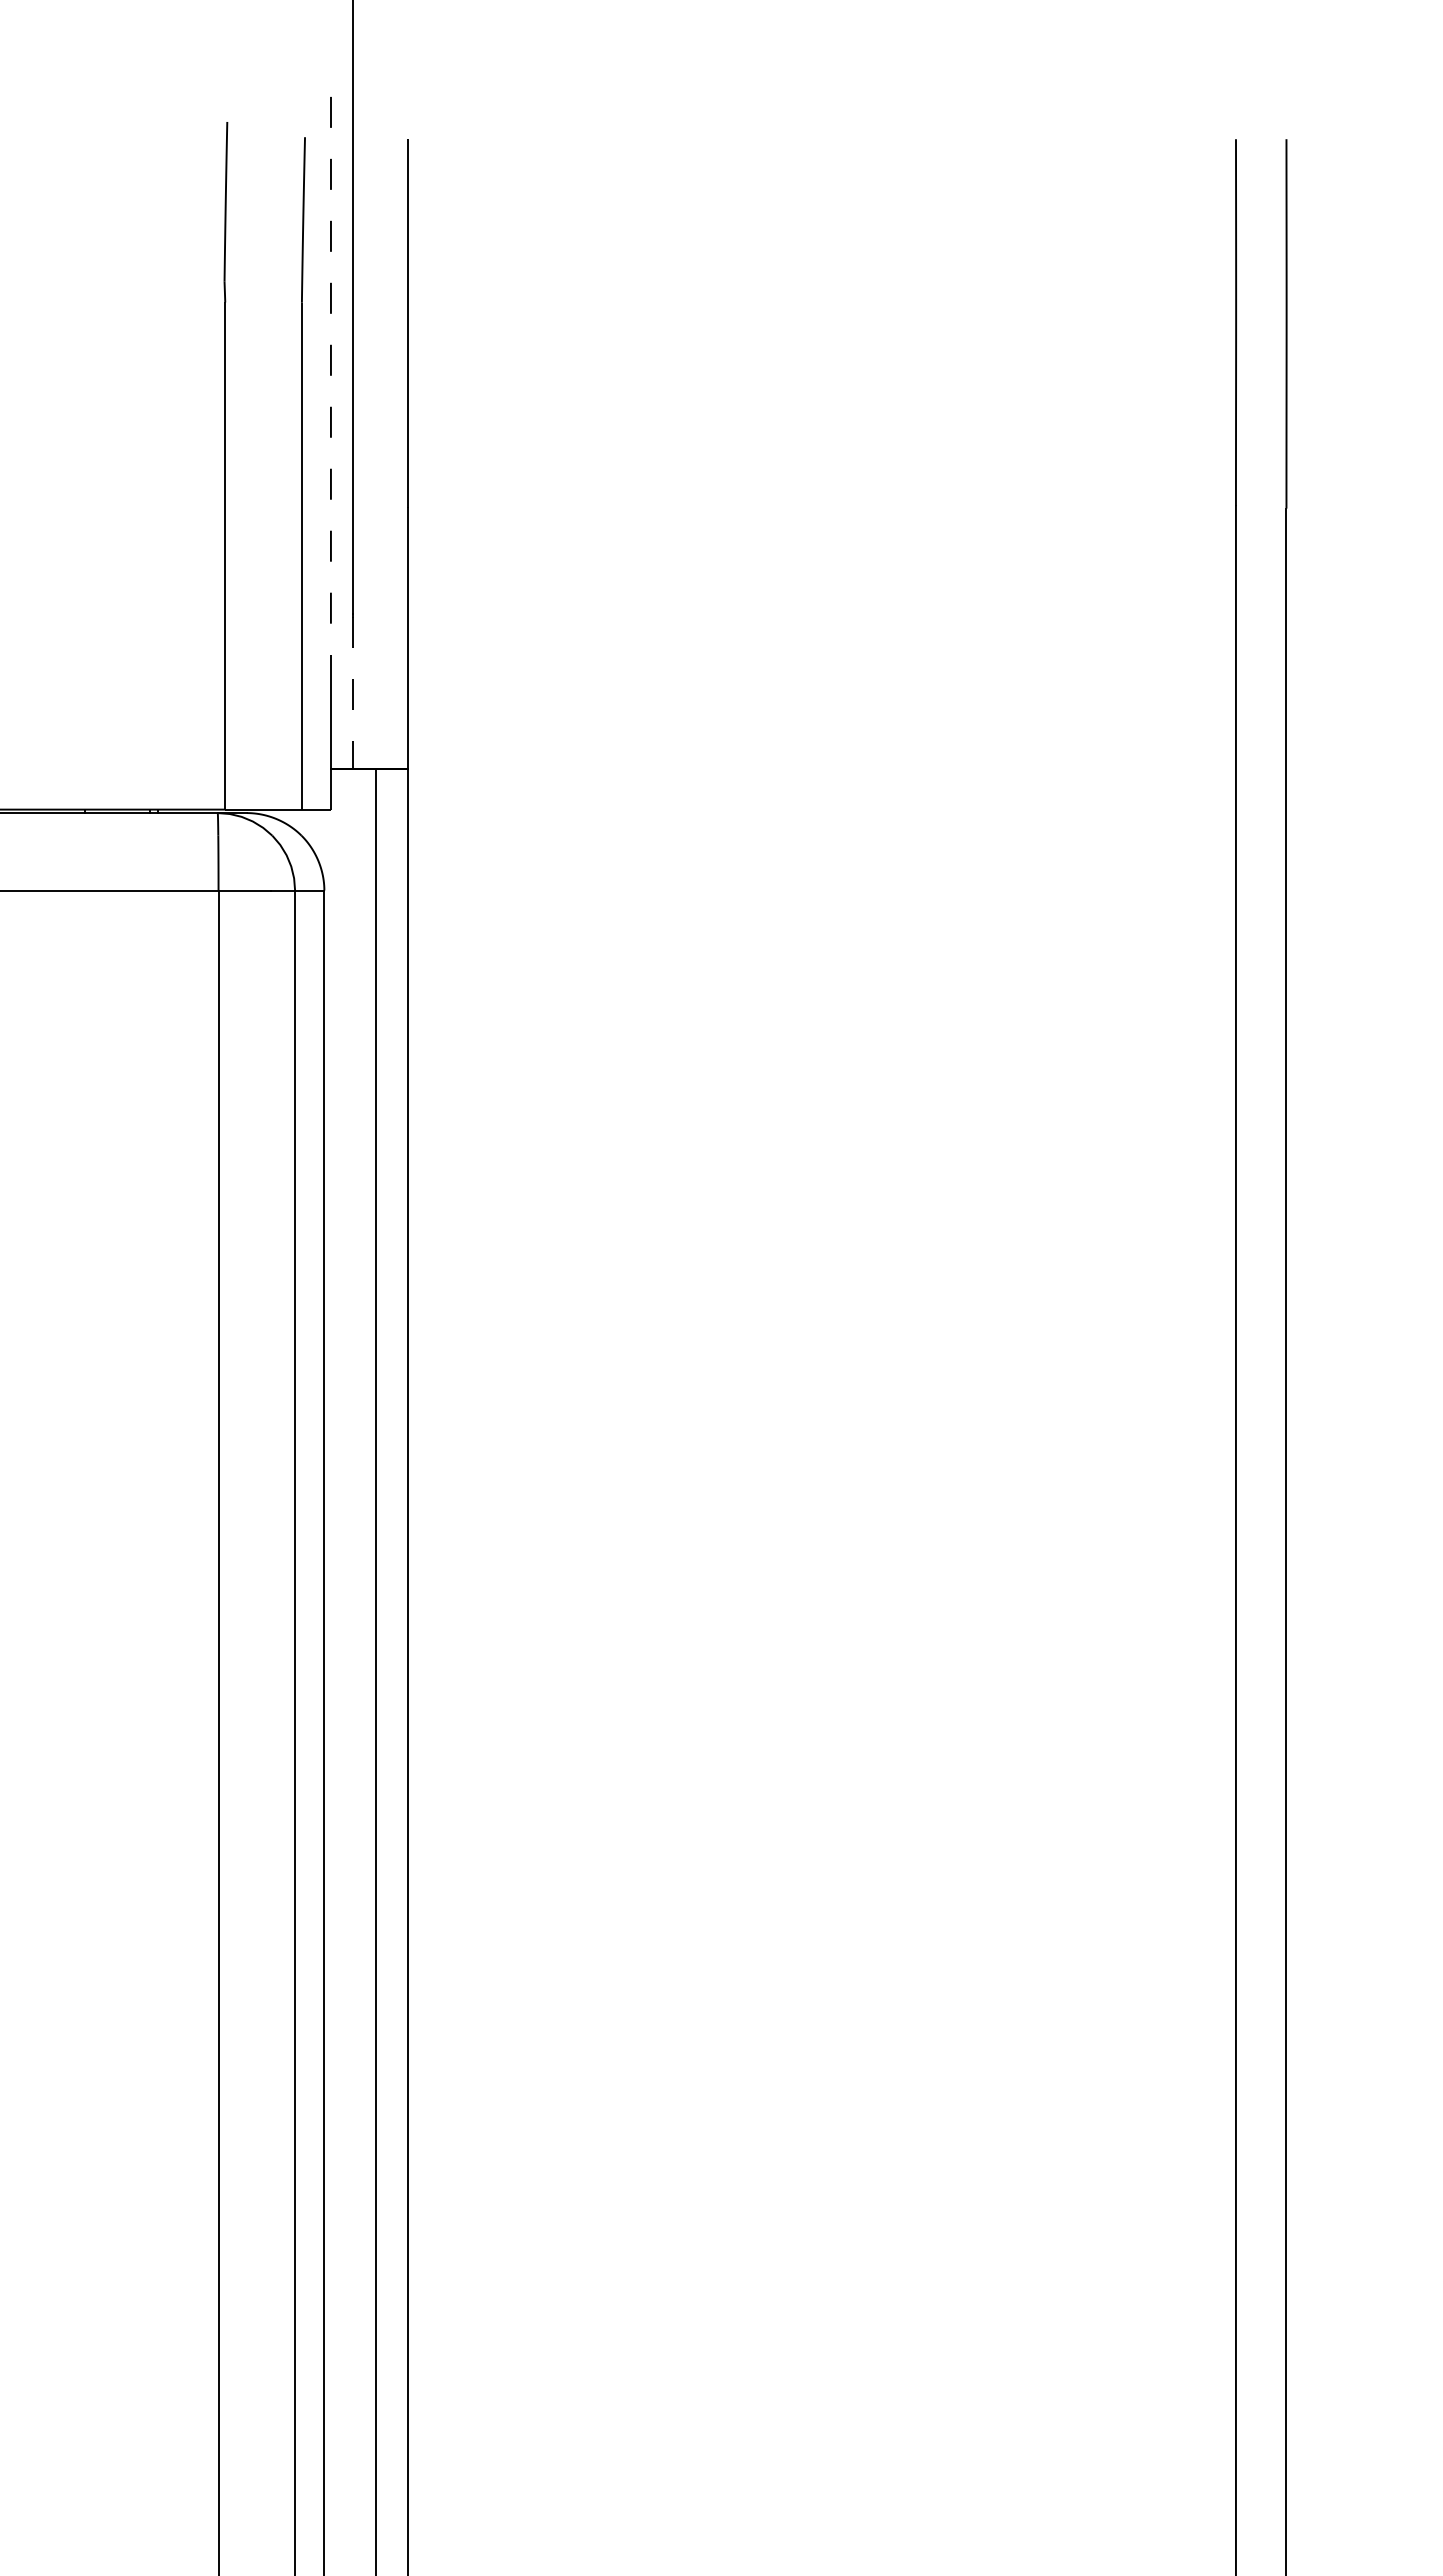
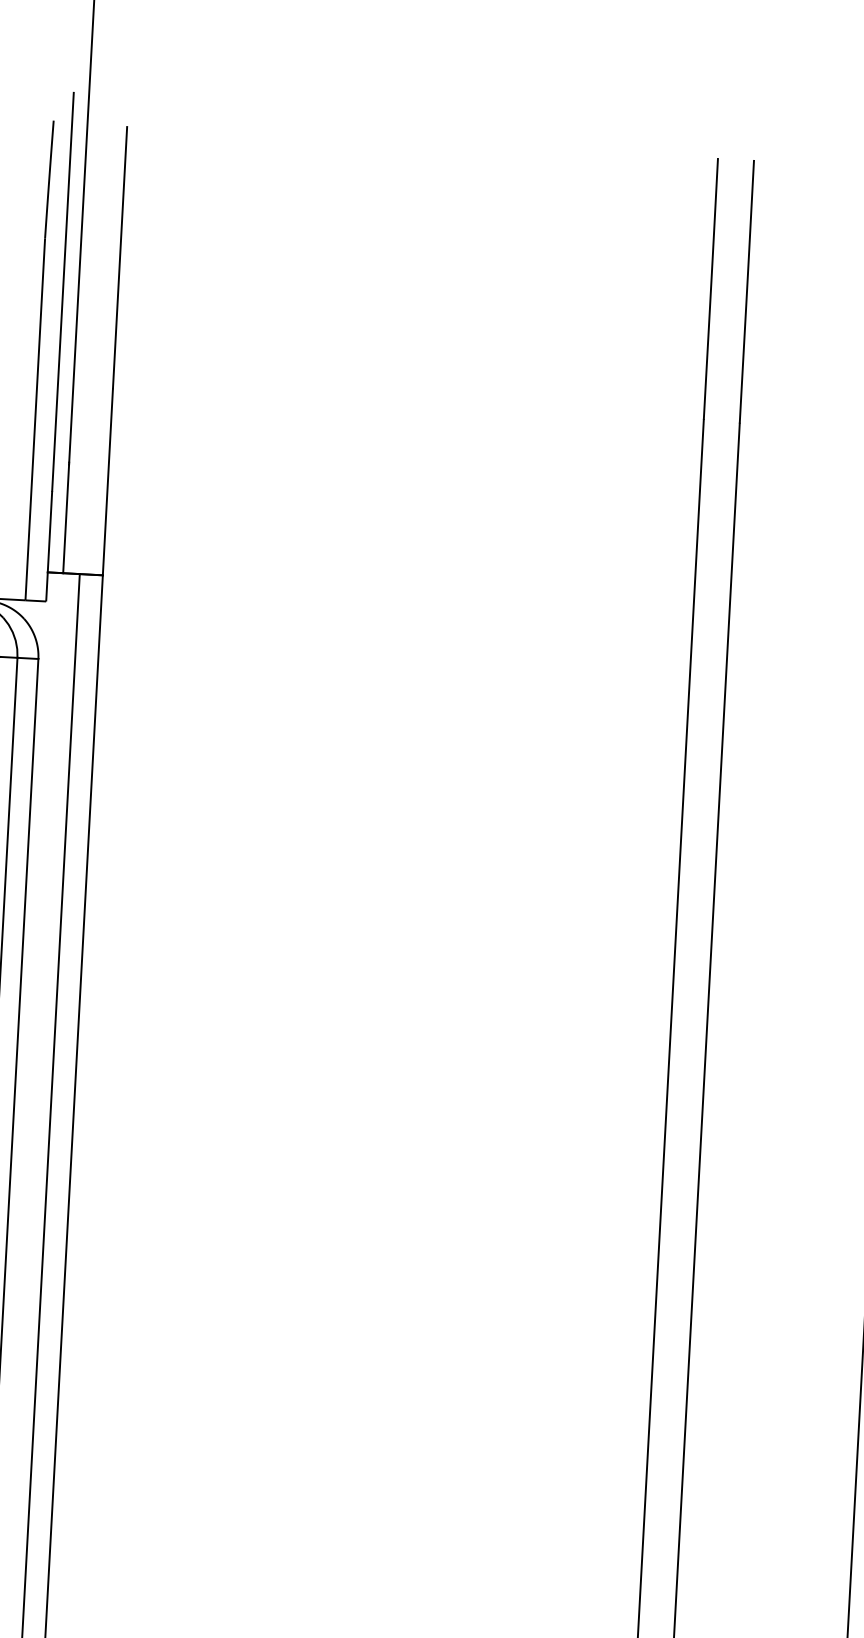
line: (330, 375) -> (62, 291), dashed -> solid
line: (352, 692) -> (66, 518), dashed -> solid

